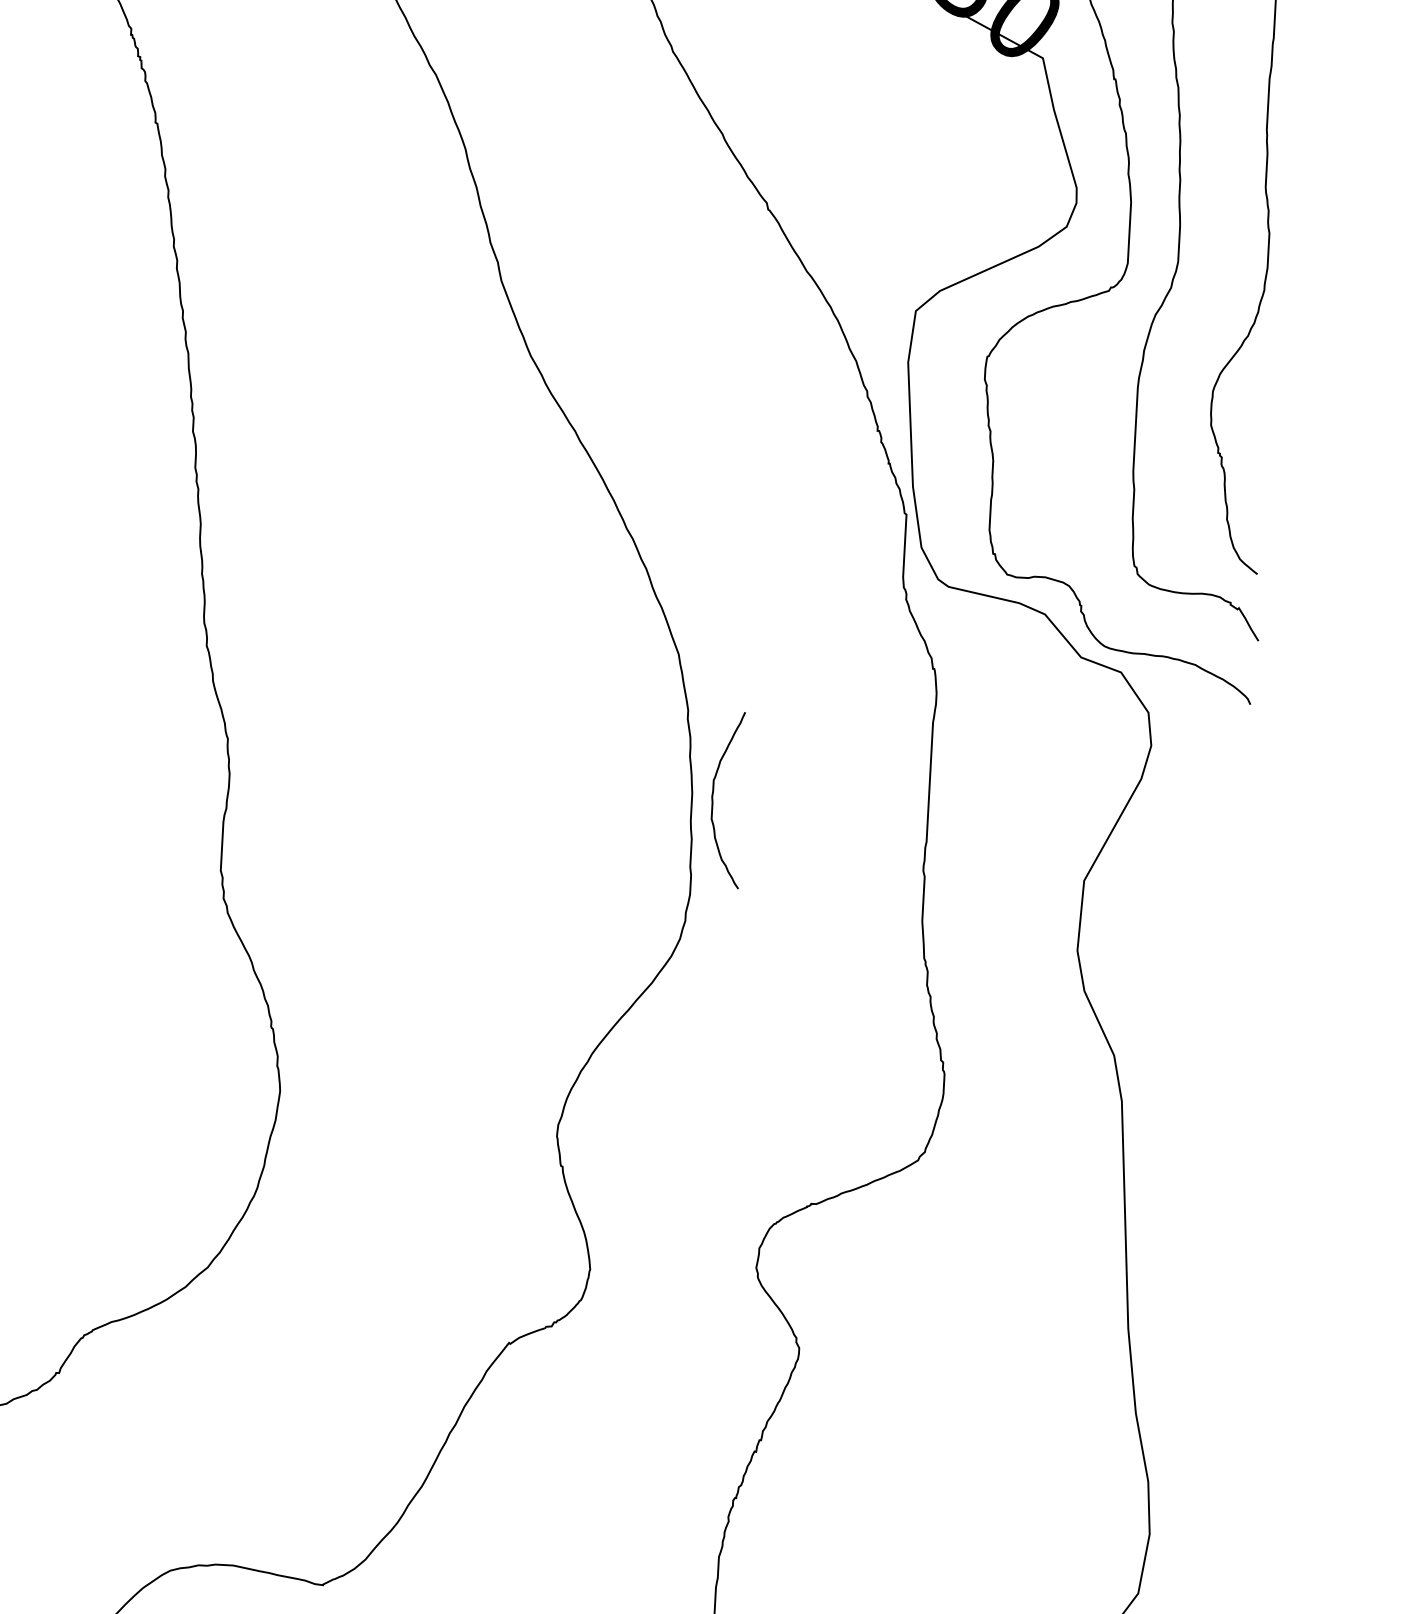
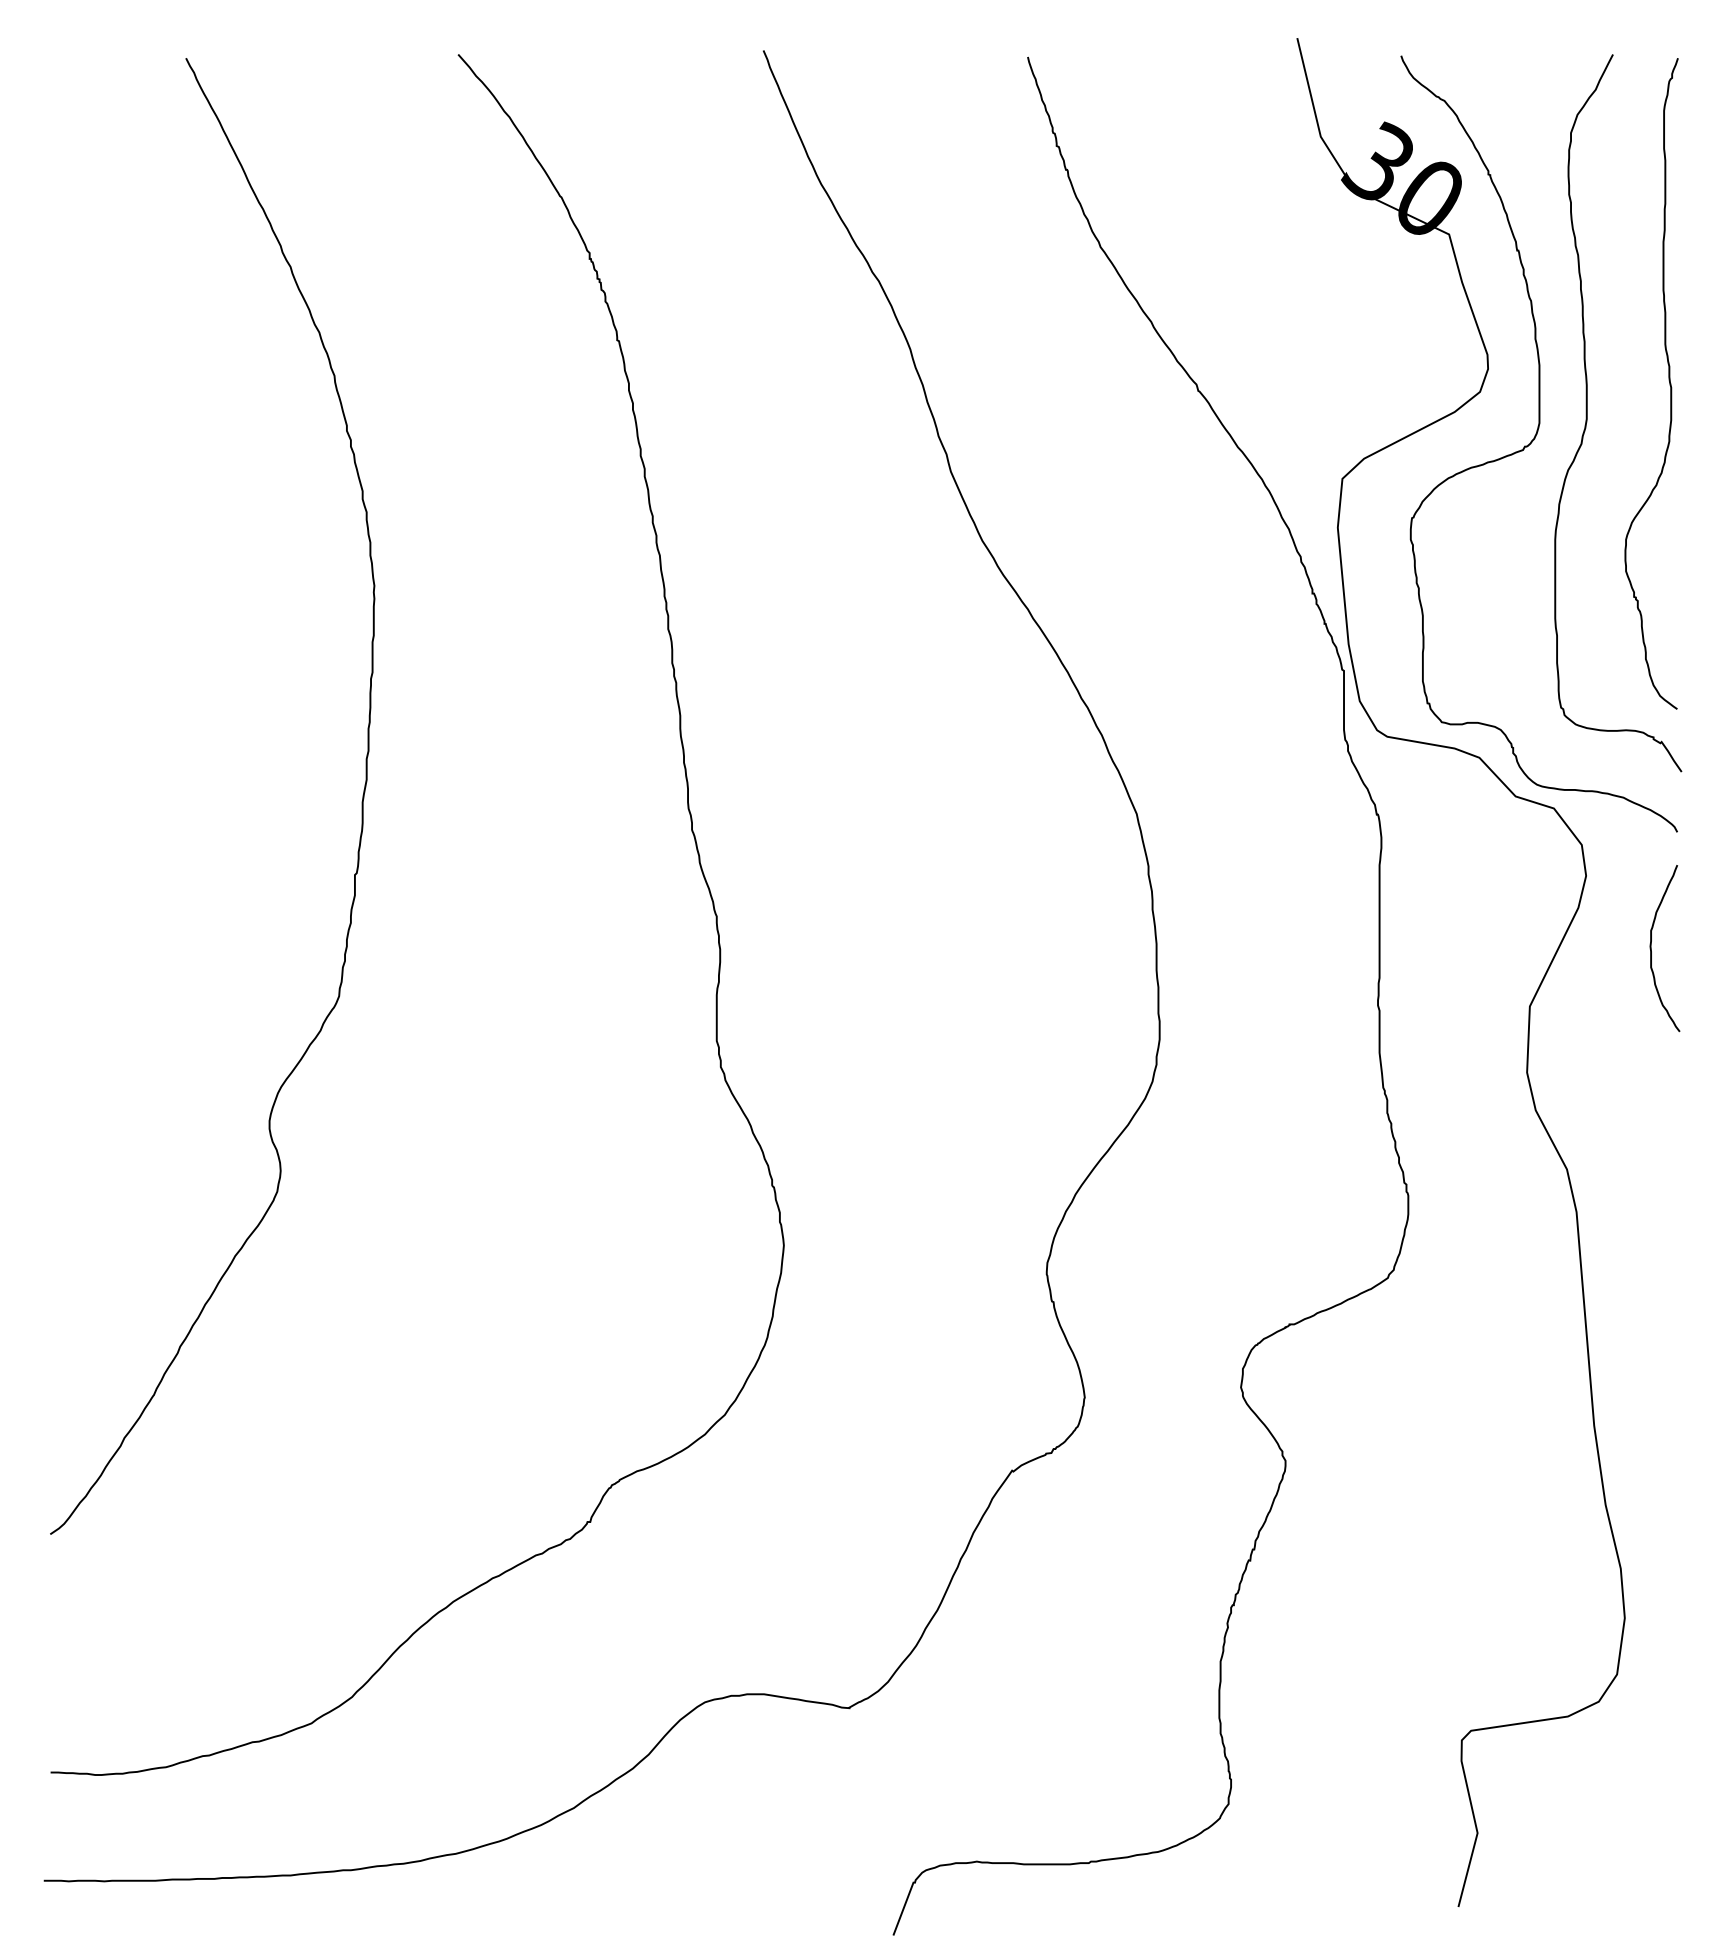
curve: (713, 799) -> (1651, 948), moved

